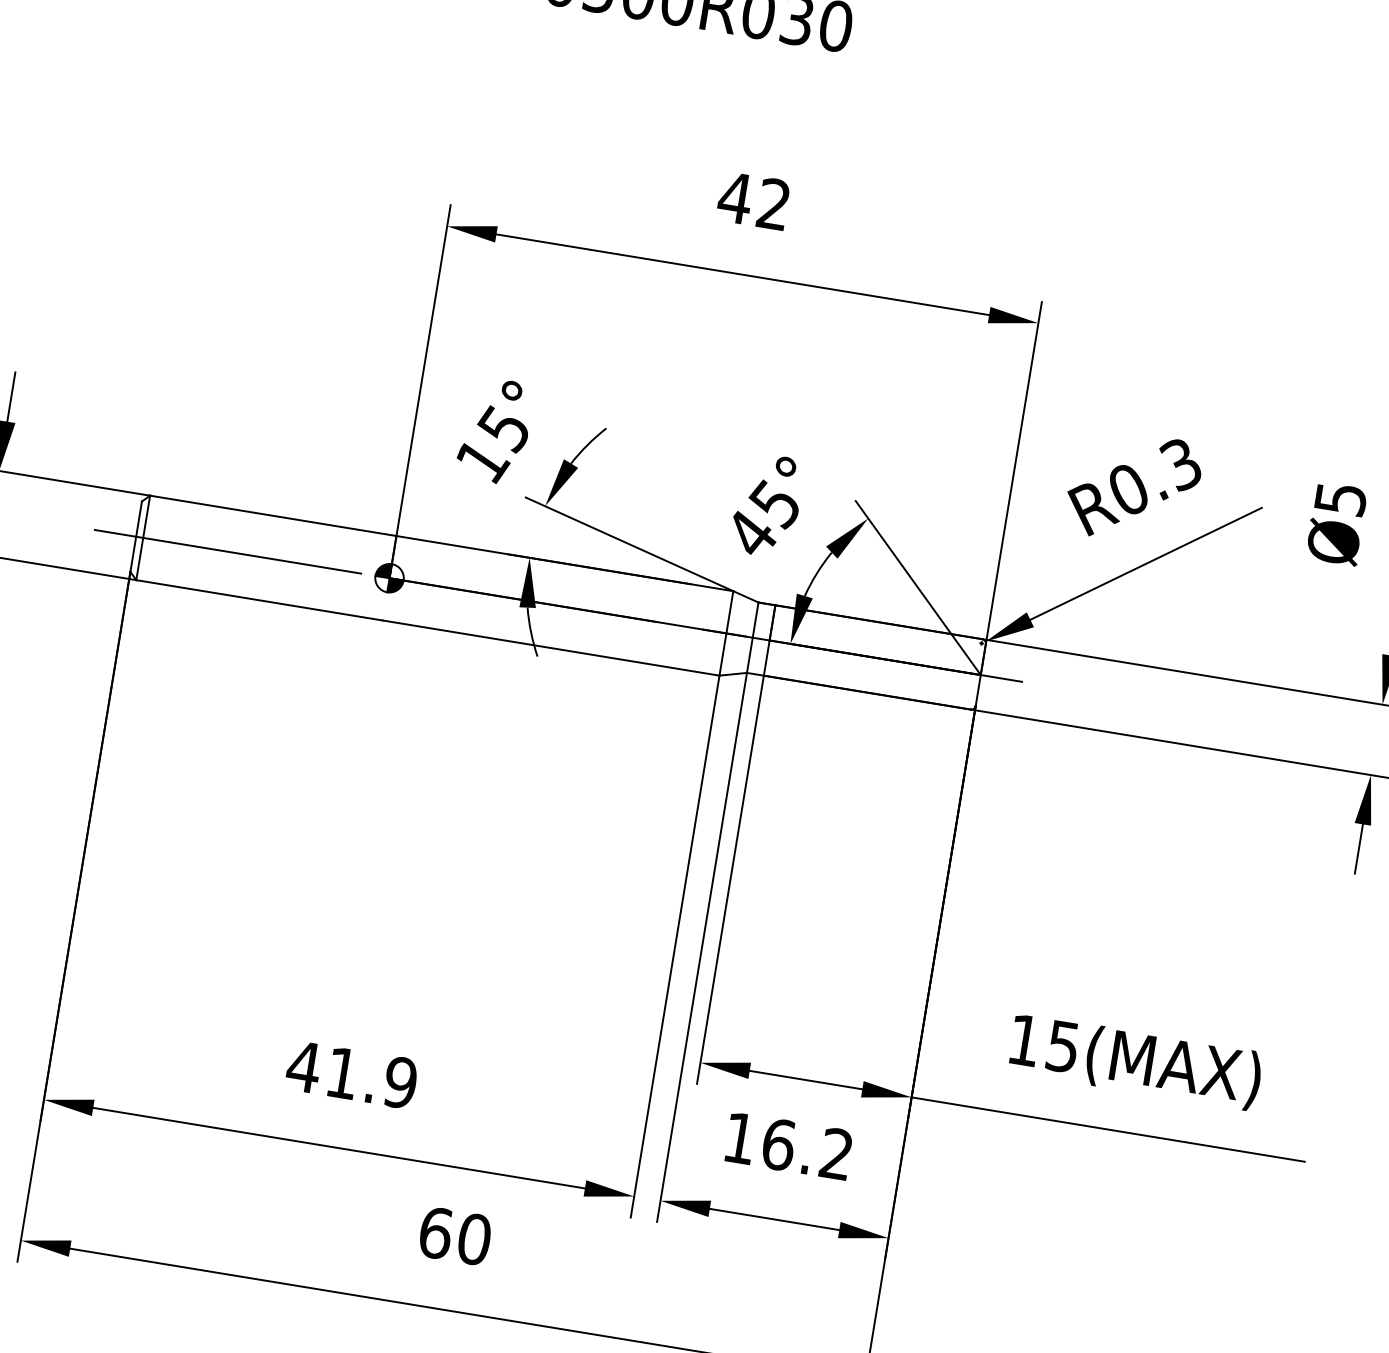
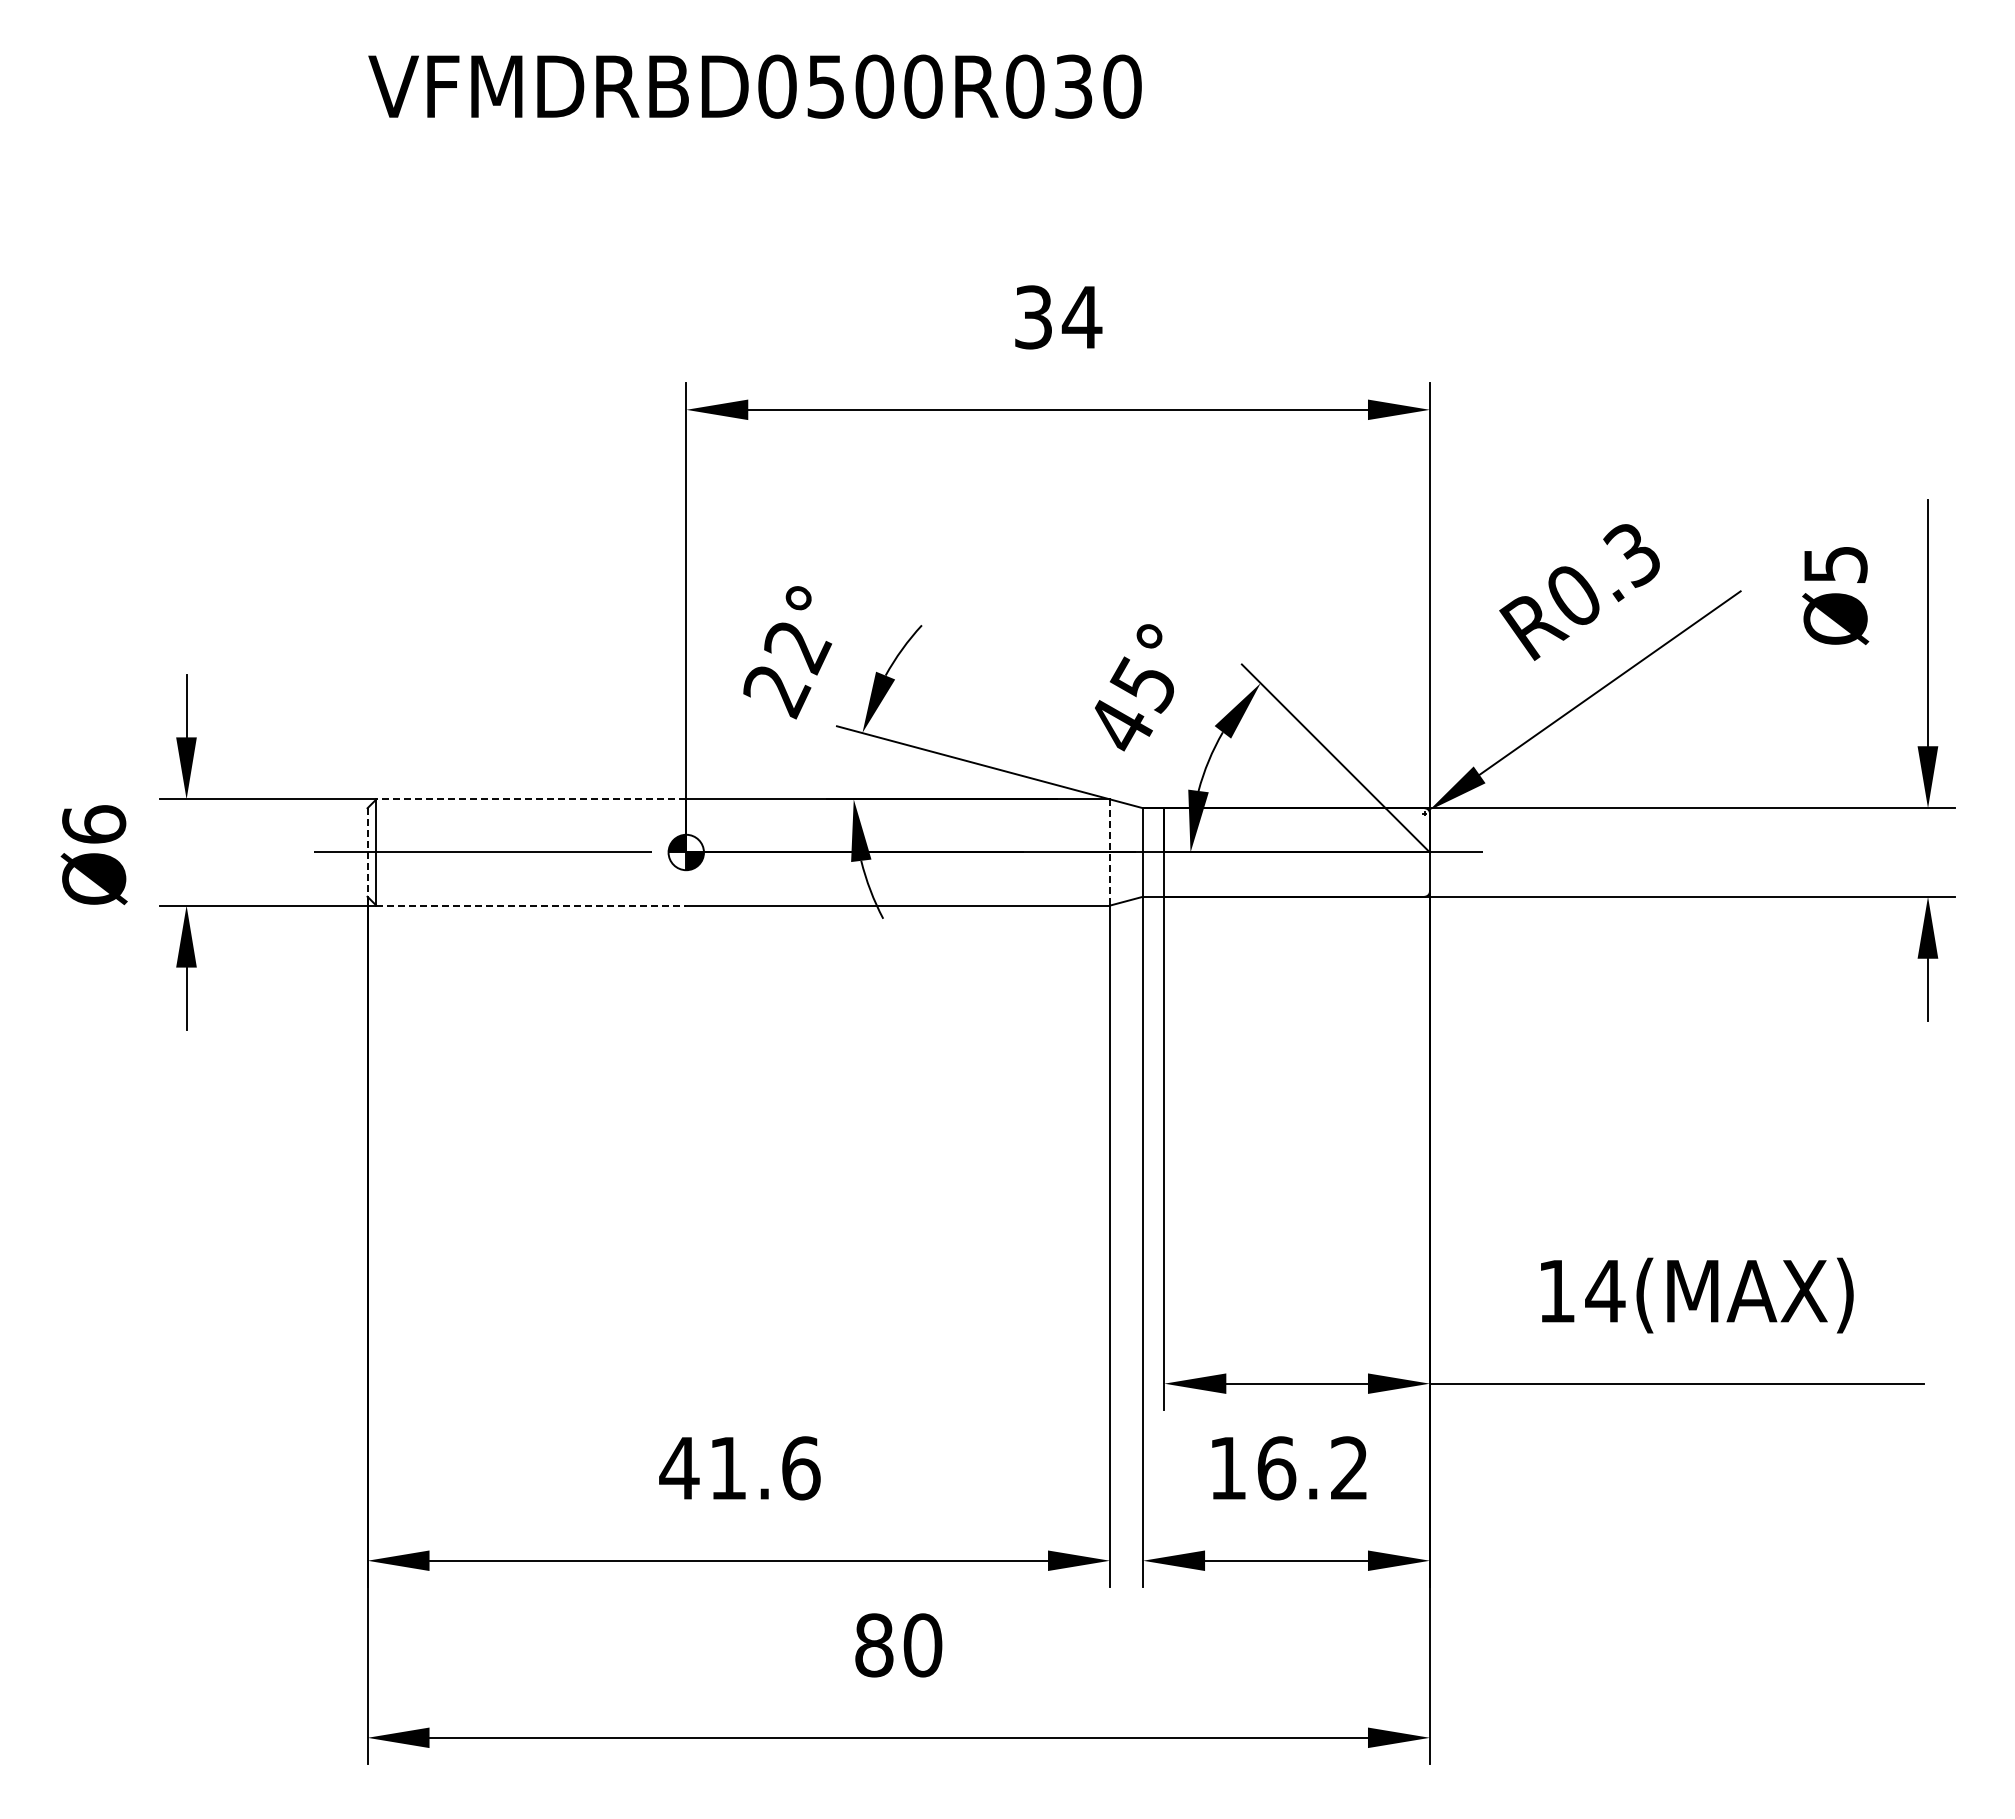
text: (754, 201) -> (1057, 317), 42 -> 34
text: (493, 445) -> (787, 669), 15° -> 22°
line: (273, 515) -> (531, 799), solid -> dashed
line: (136, 537) -> (367, 853), solid -> dashed
line: (259, 600) -> (531, 905), solid -> dashed
line: (725, 634) -> (1109, 853), solid -> dashed
text: (1063, 1046) -> (1605, 1291), 15(MAX) -> 14(MAX)
text: (400, 1082) -> (800, 1468), 41.9 -> 41.6
text: (435, 1233) -> (874, 1645), 60 -> 80

